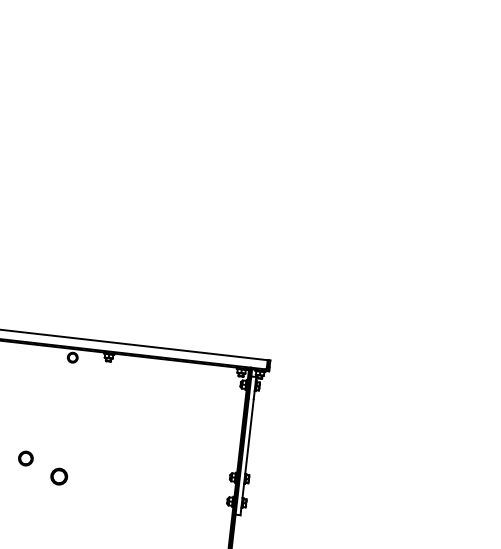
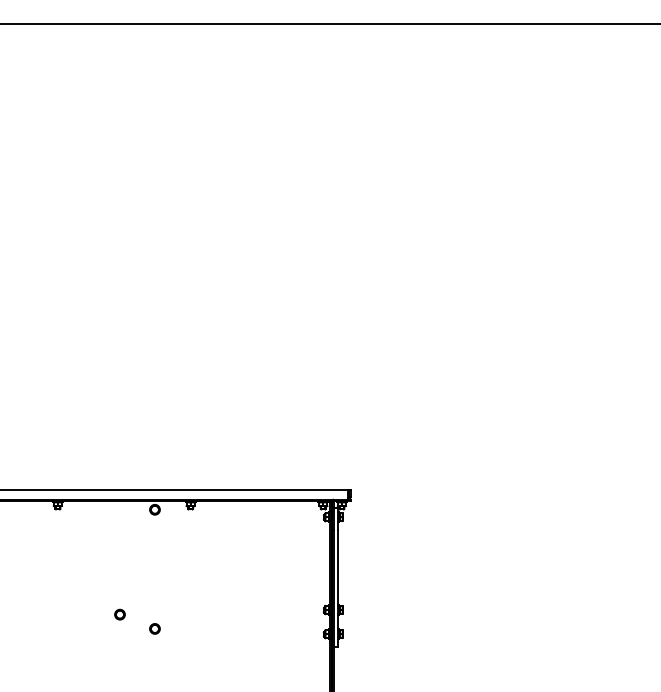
part: (25, 458) -> (119, 614), size x0.71
part: (58, 476) -> (154, 628), size x0.62

